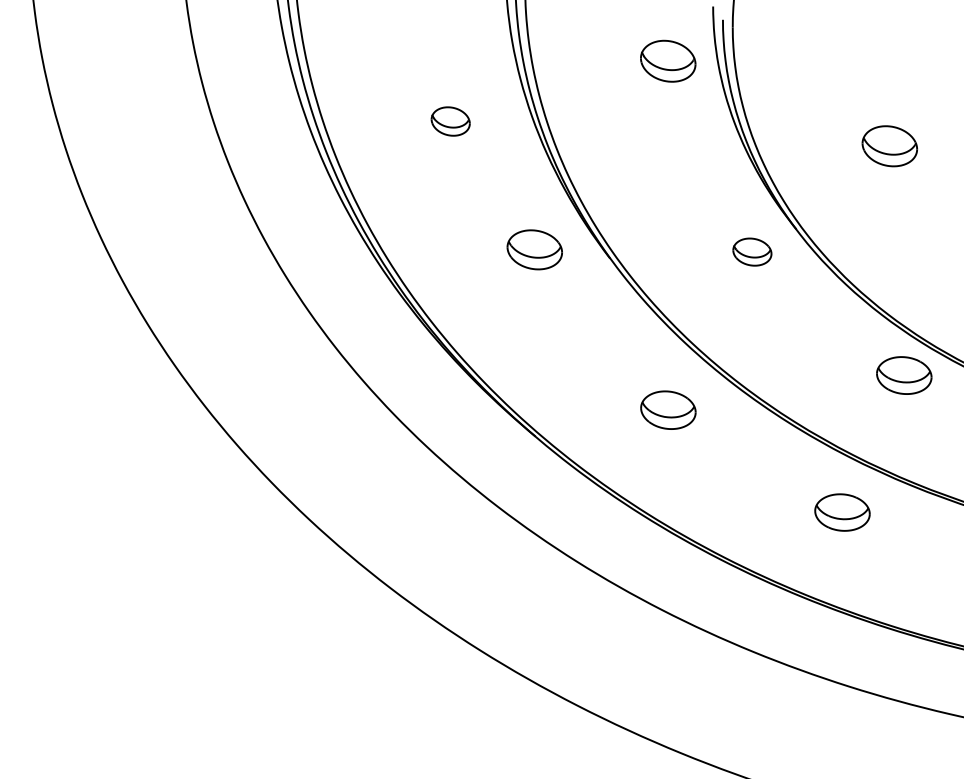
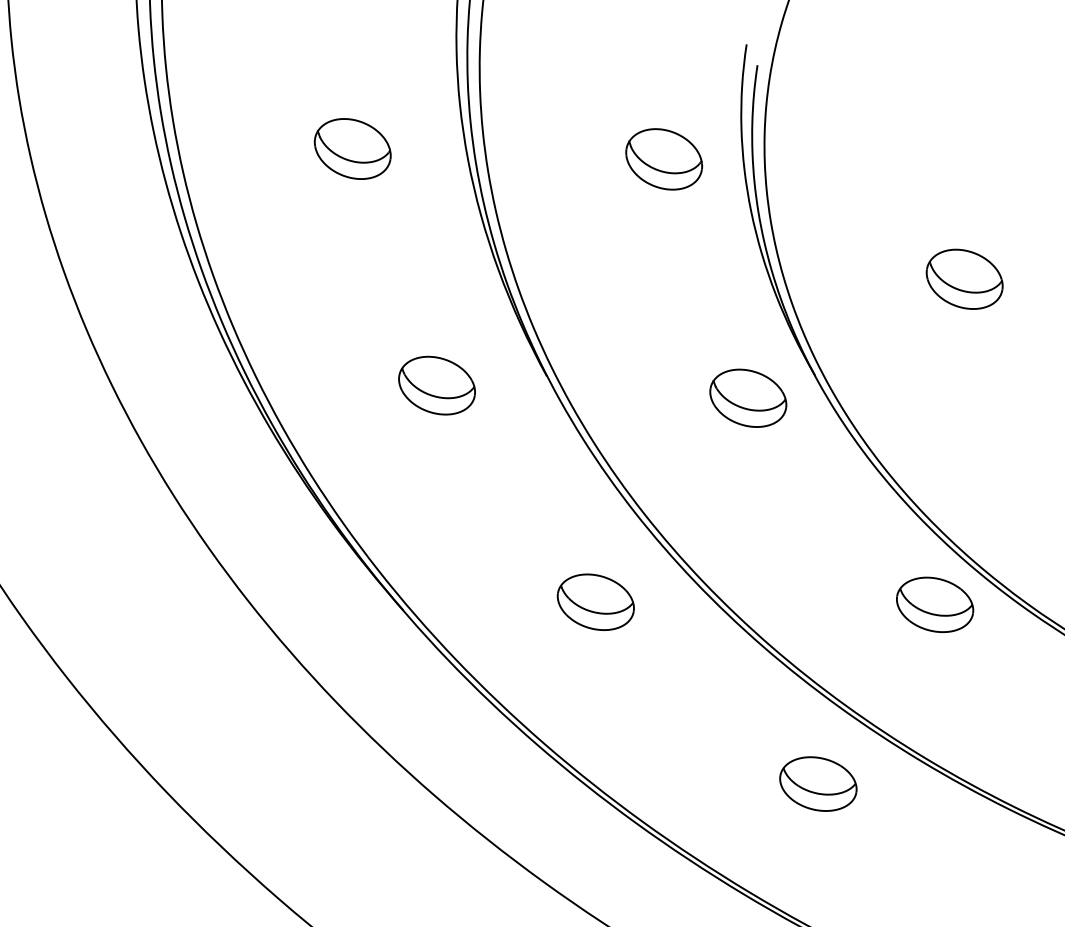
part: (668, 60) -> (664, 158), moved
part: (450, 121) -> (352, 148), size x1.43
part: (534, 249) -> (436, 385), moved
part: (752, 251) -> (748, 397), size x1.43

